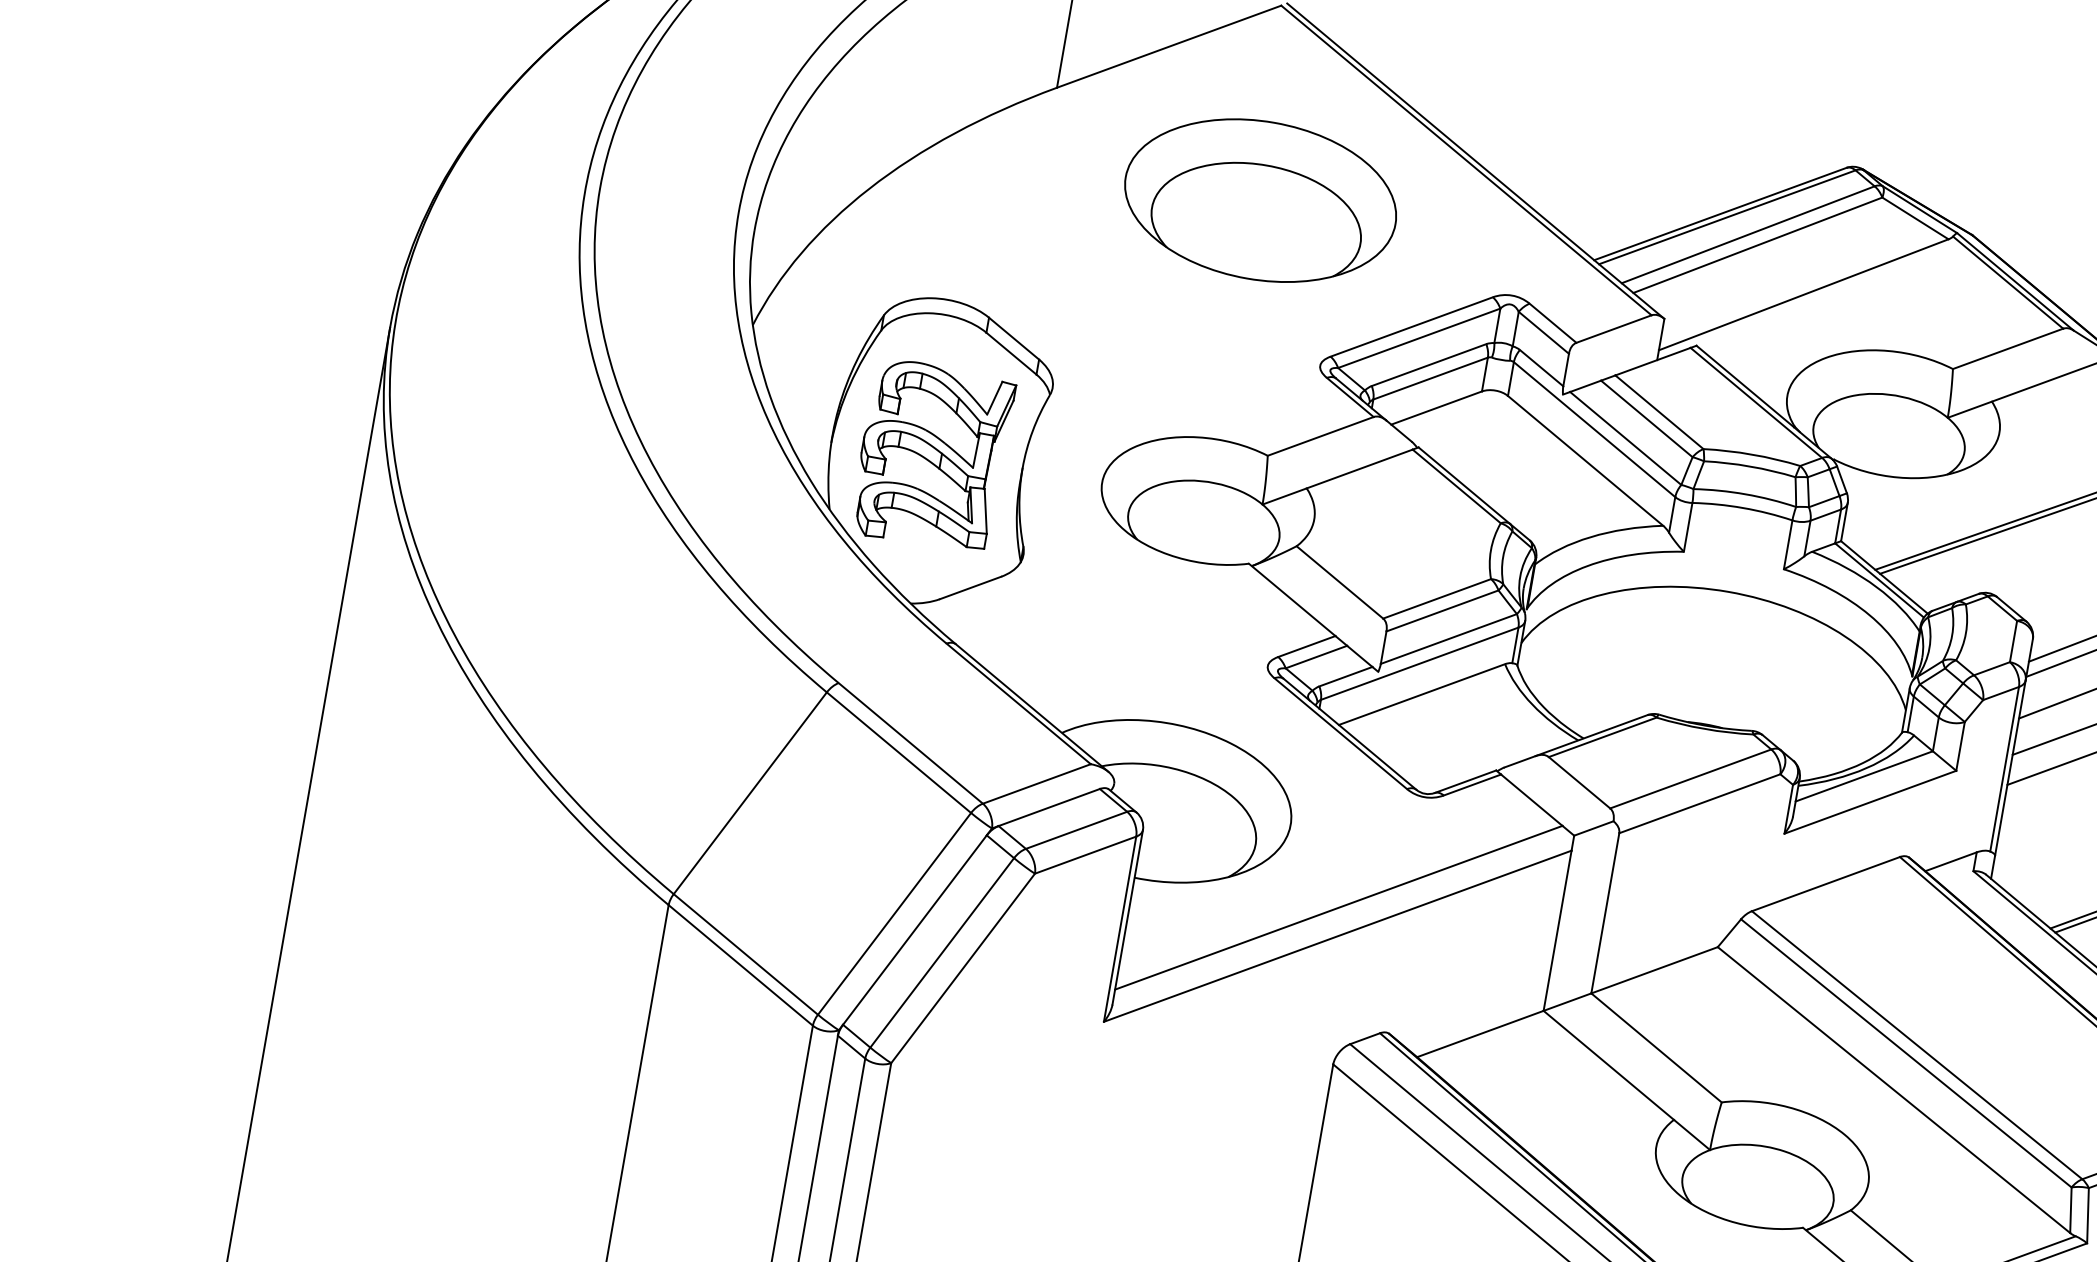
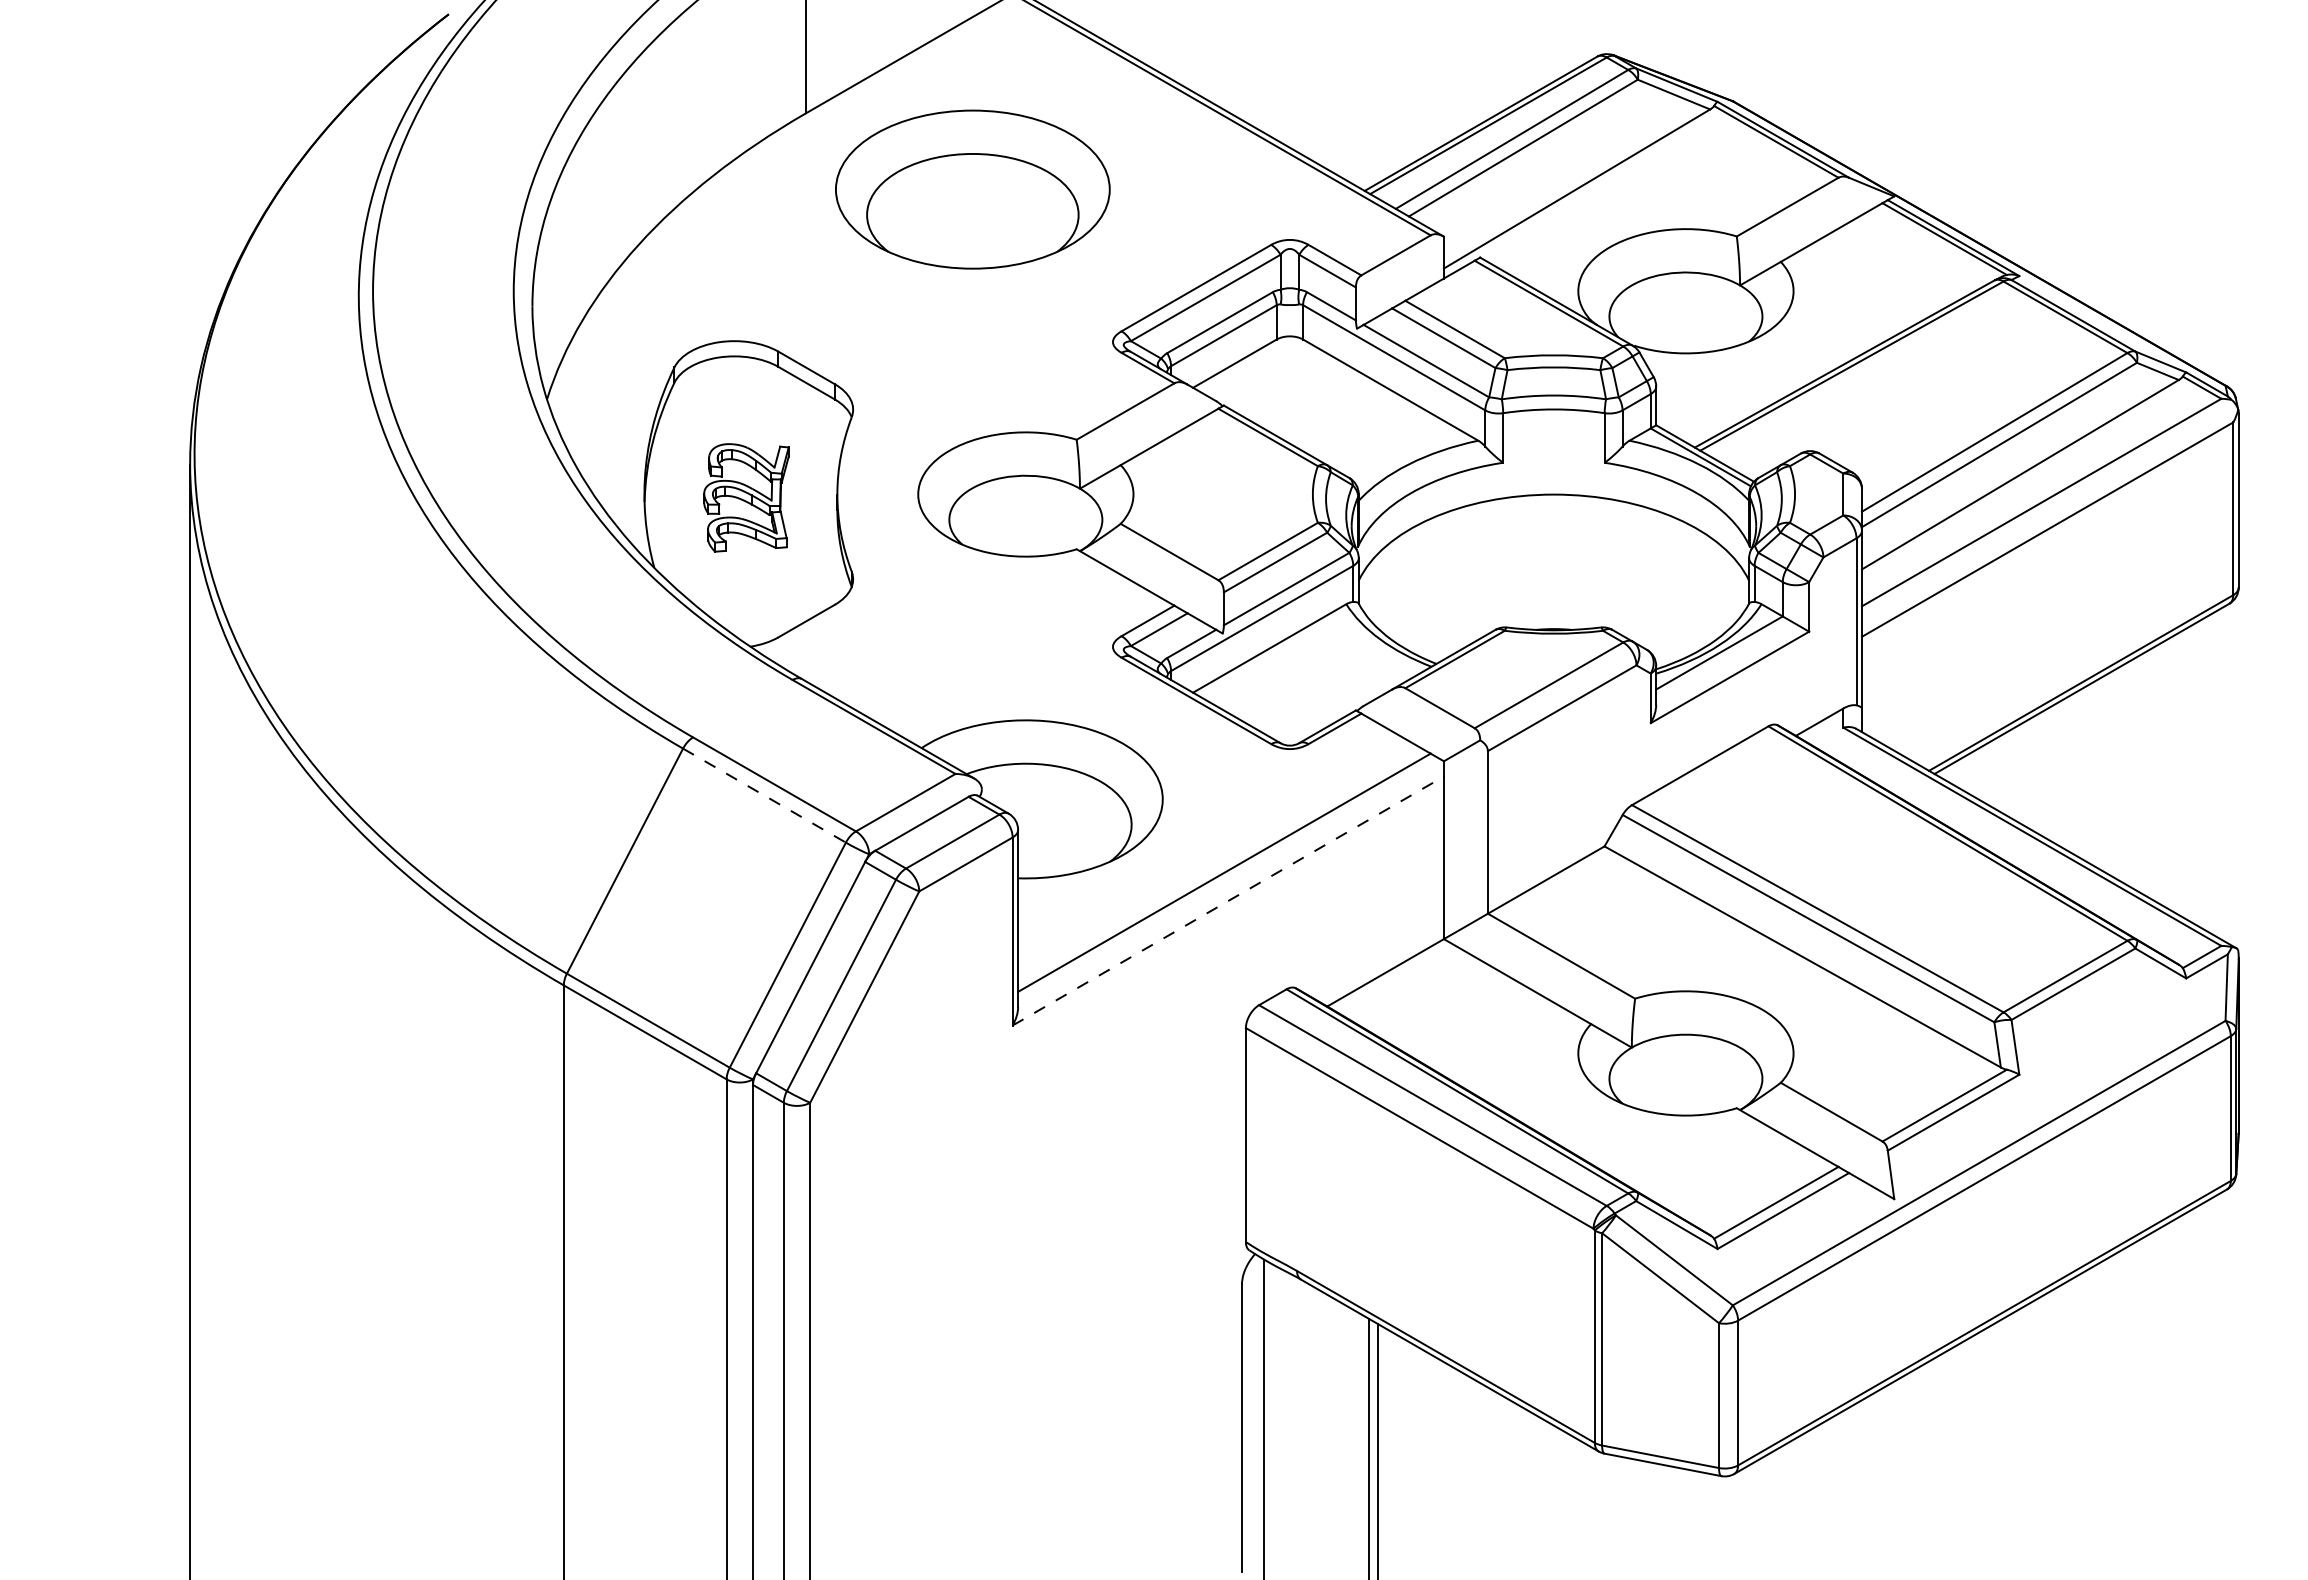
part: (1260, 200) -> (972, 189), moved
part: (932, 455) -> (746, 497), size x0.6
line: (899, 752) -> (764, 795), solid -> dashed
line: (1337, 936) -> (1228, 901), solid -> dashed

